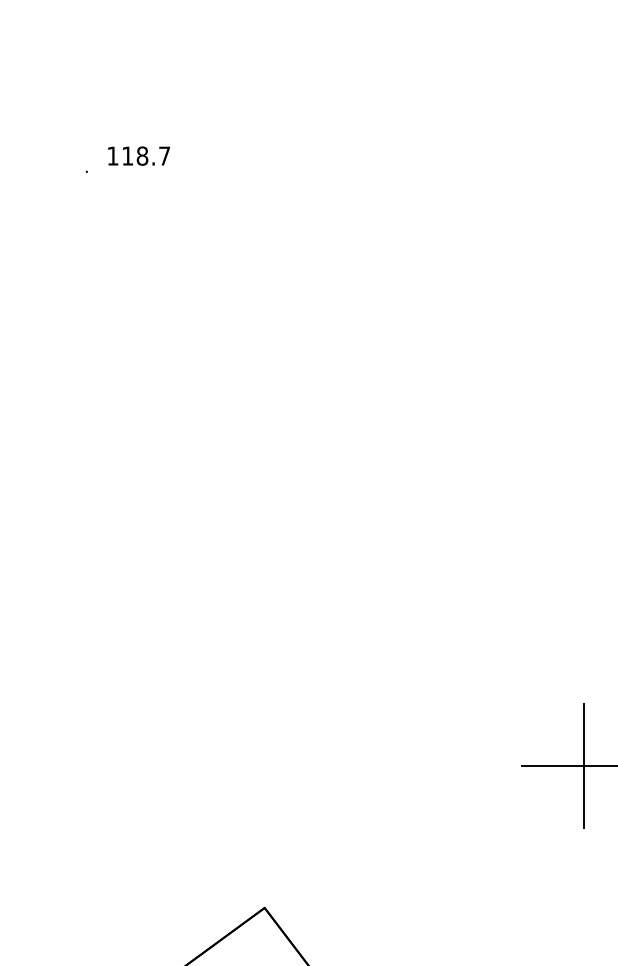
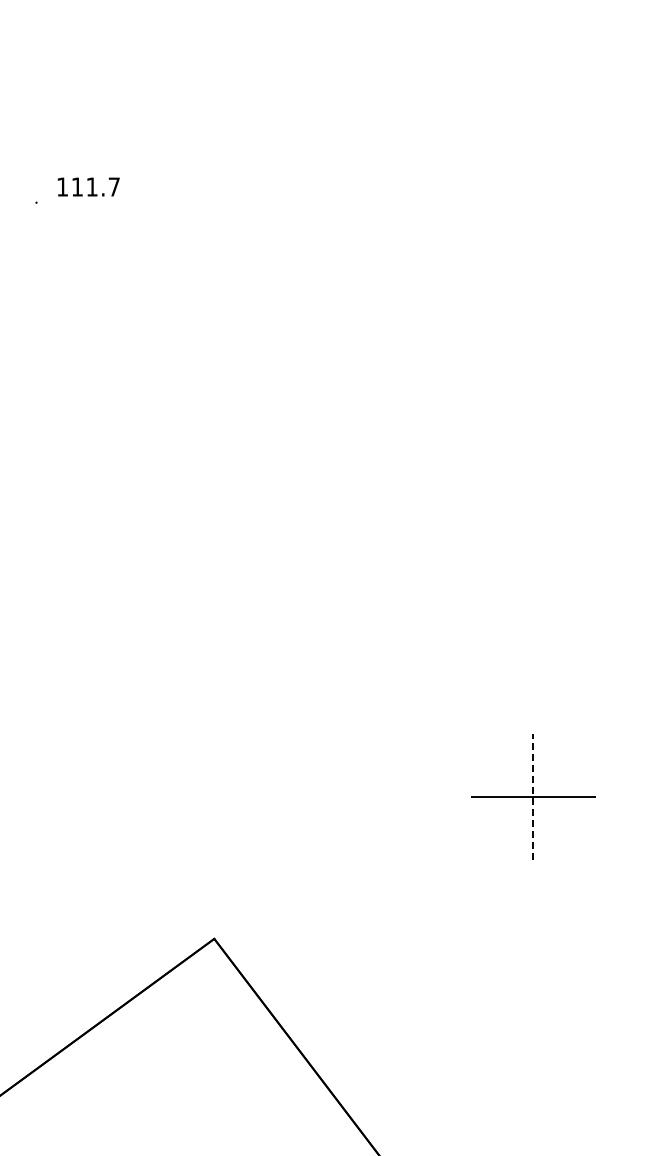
text: (141, 155) -> (91, 186), 118.7 -> 111.7
line: (583, 765) -> (533, 796), solid -> dashed

